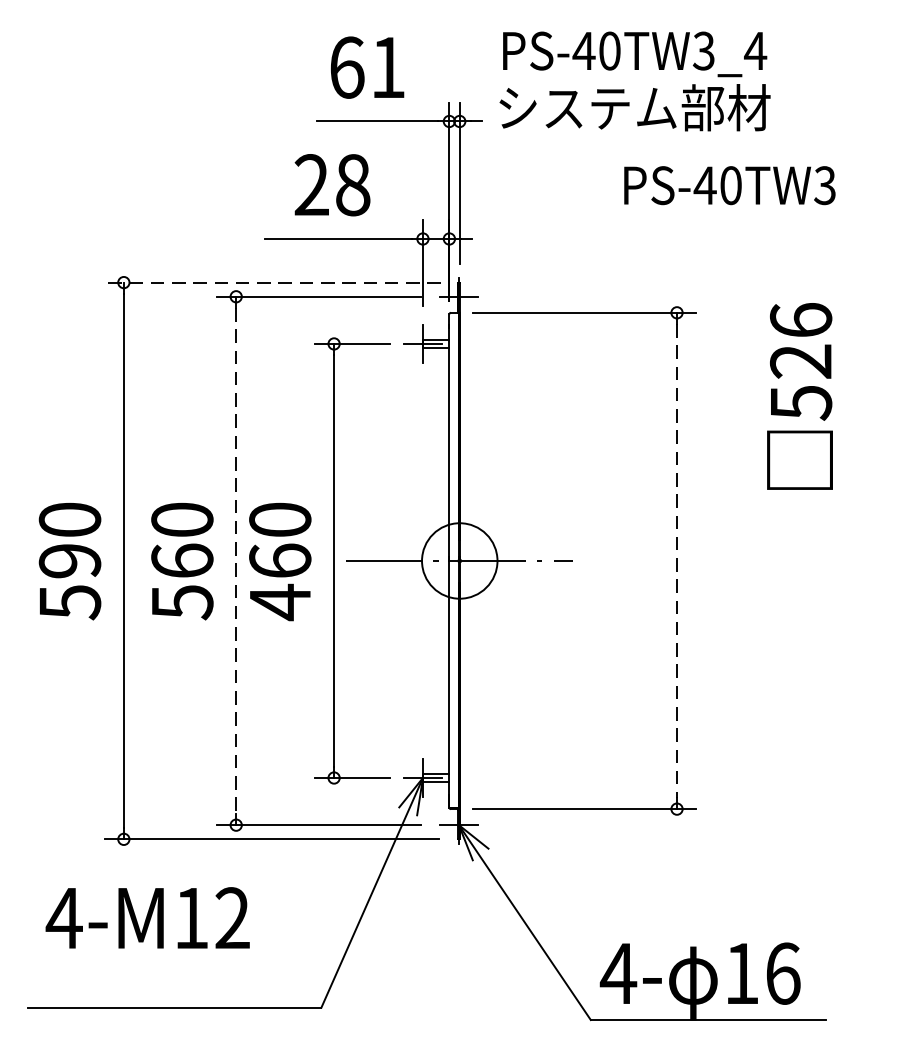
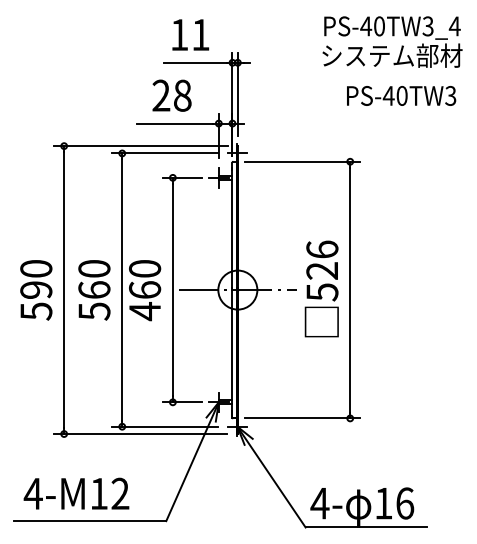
text: (346, 66) -> (179, 34), 61 -> 11
text: (635, 80) -> (392, 41), moved
text: (729, 184) -> (401, 95), moved
line: (273, 283) -> (141, 146), dashed -> solid
text: (799, 395) -> (321, 288), moved
line: (236, 561) -> (122, 290), dashed -> solid
line: (677, 561) -> (350, 290), dashed -> solid
text: (147, 917) -> (76, 493), moved

